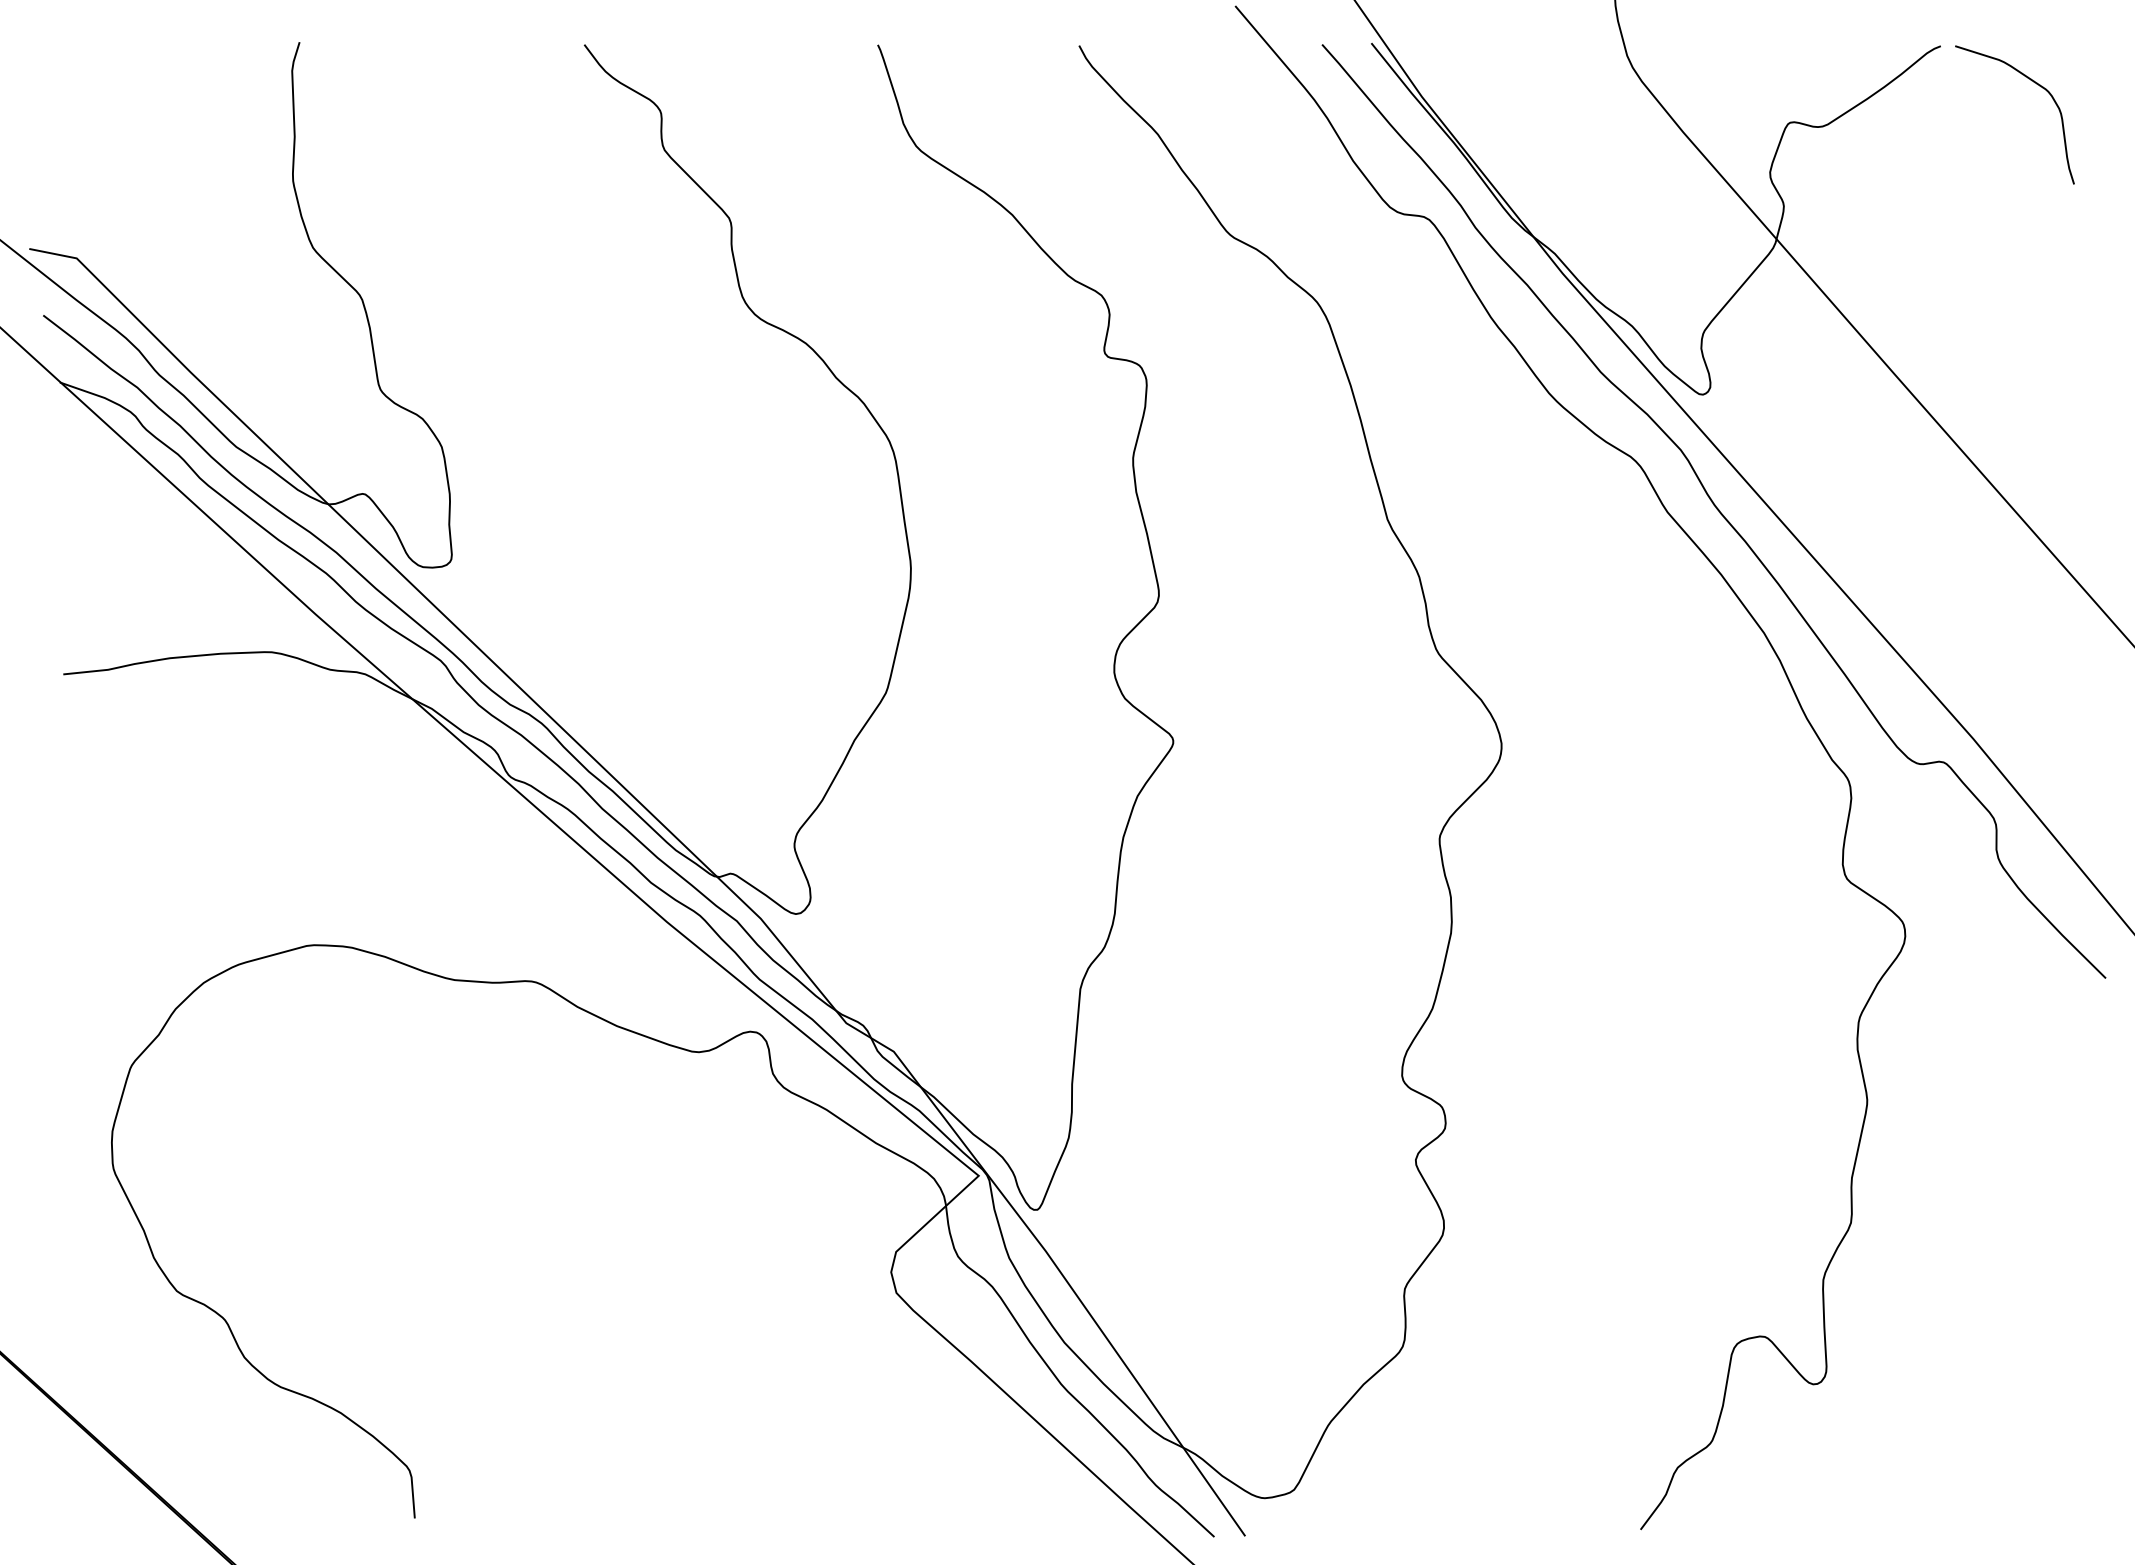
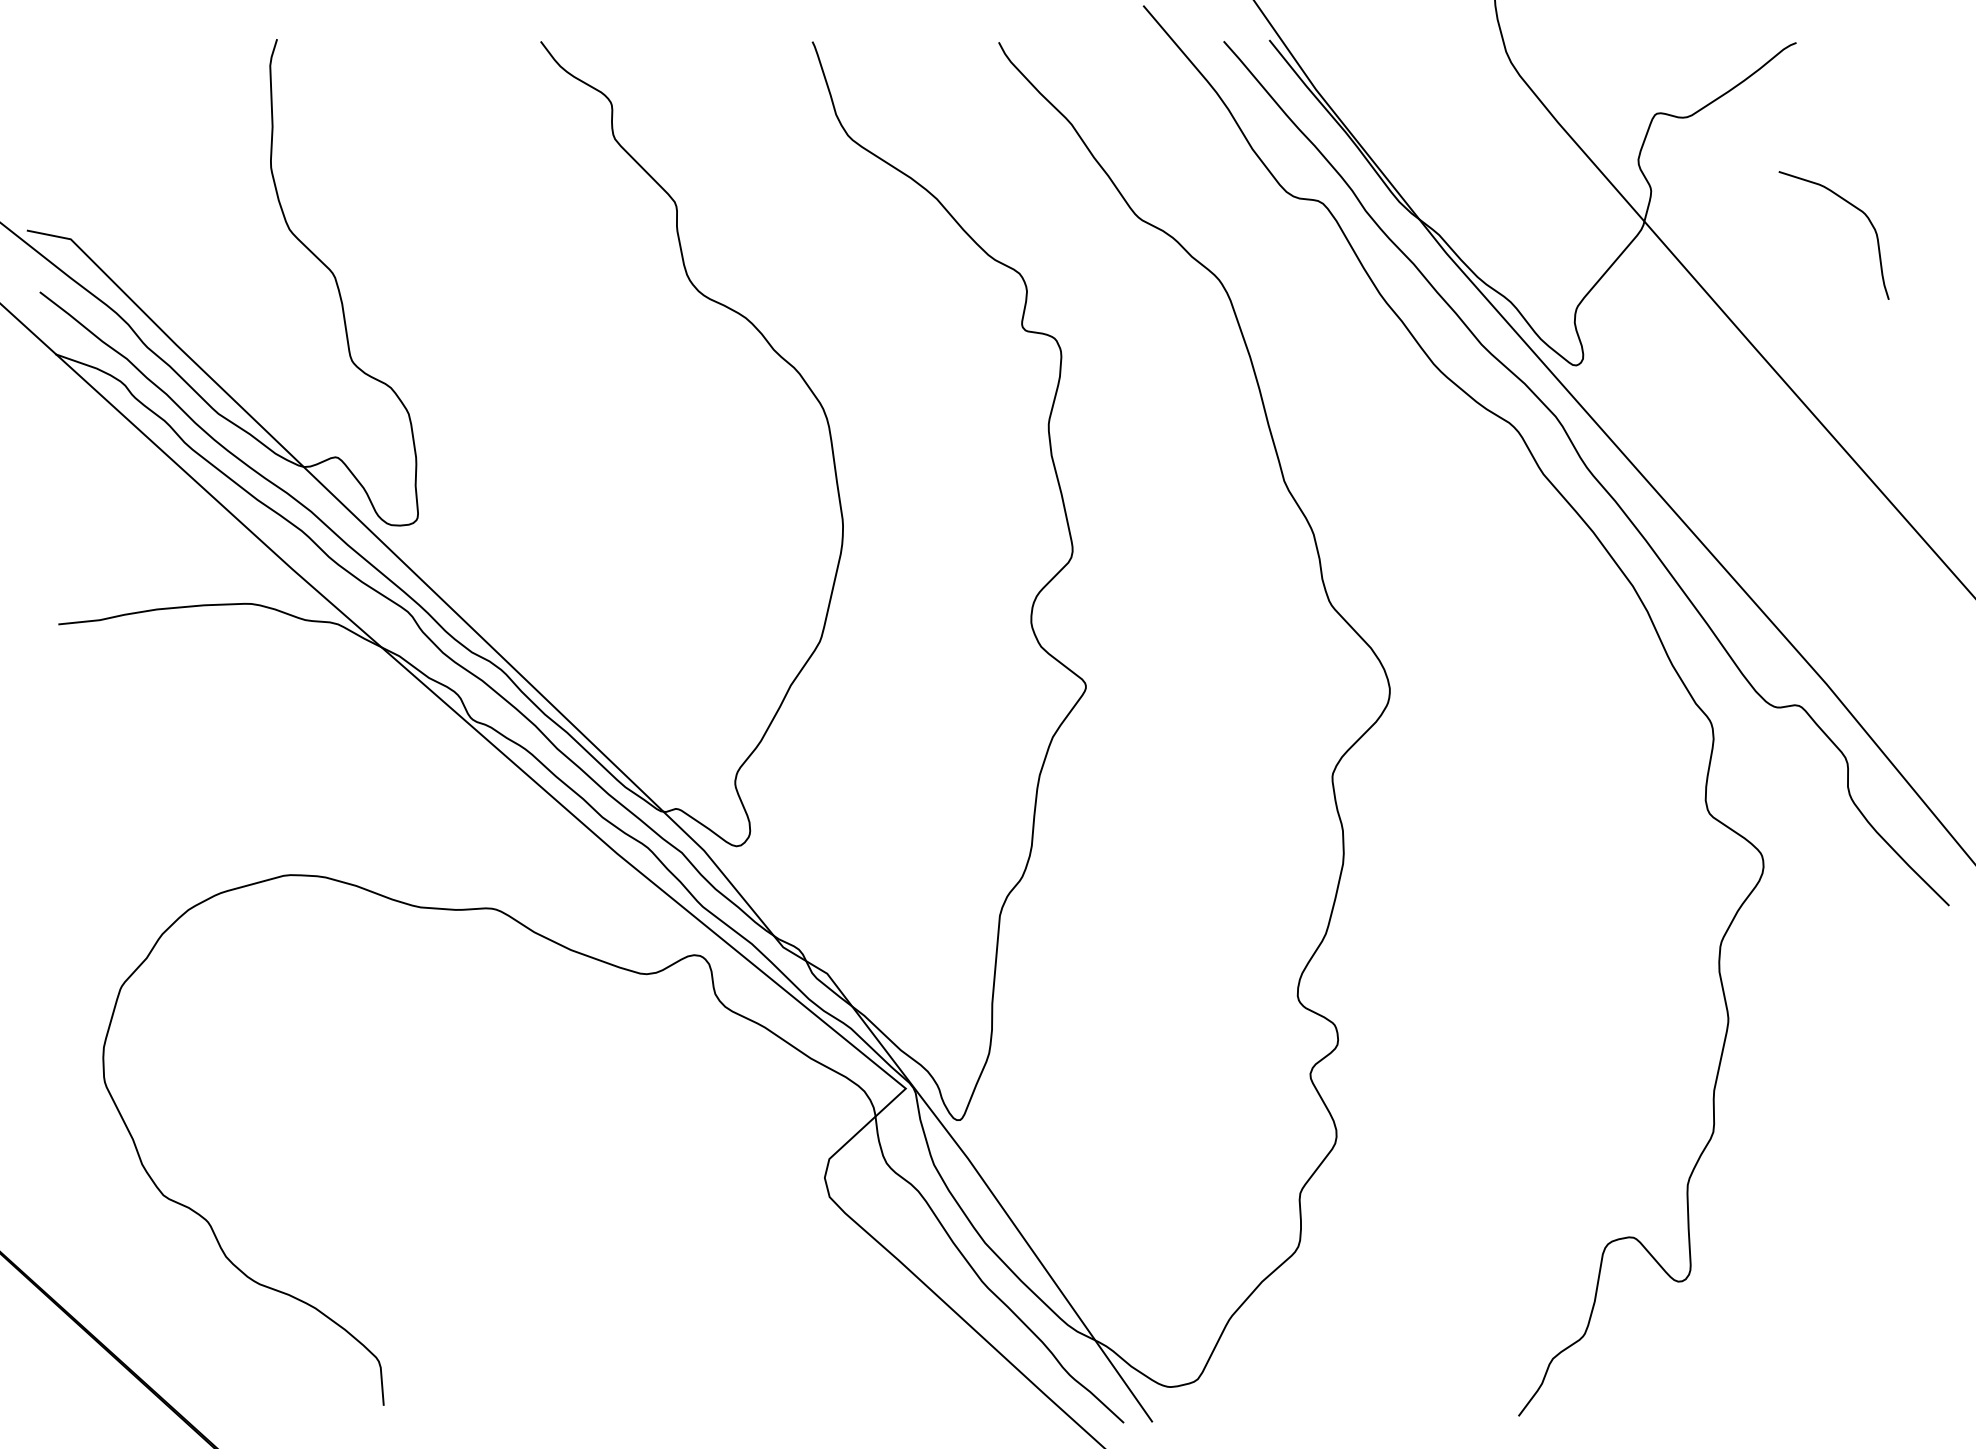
curve: (2034, 83) -> (1852, 206), moved

